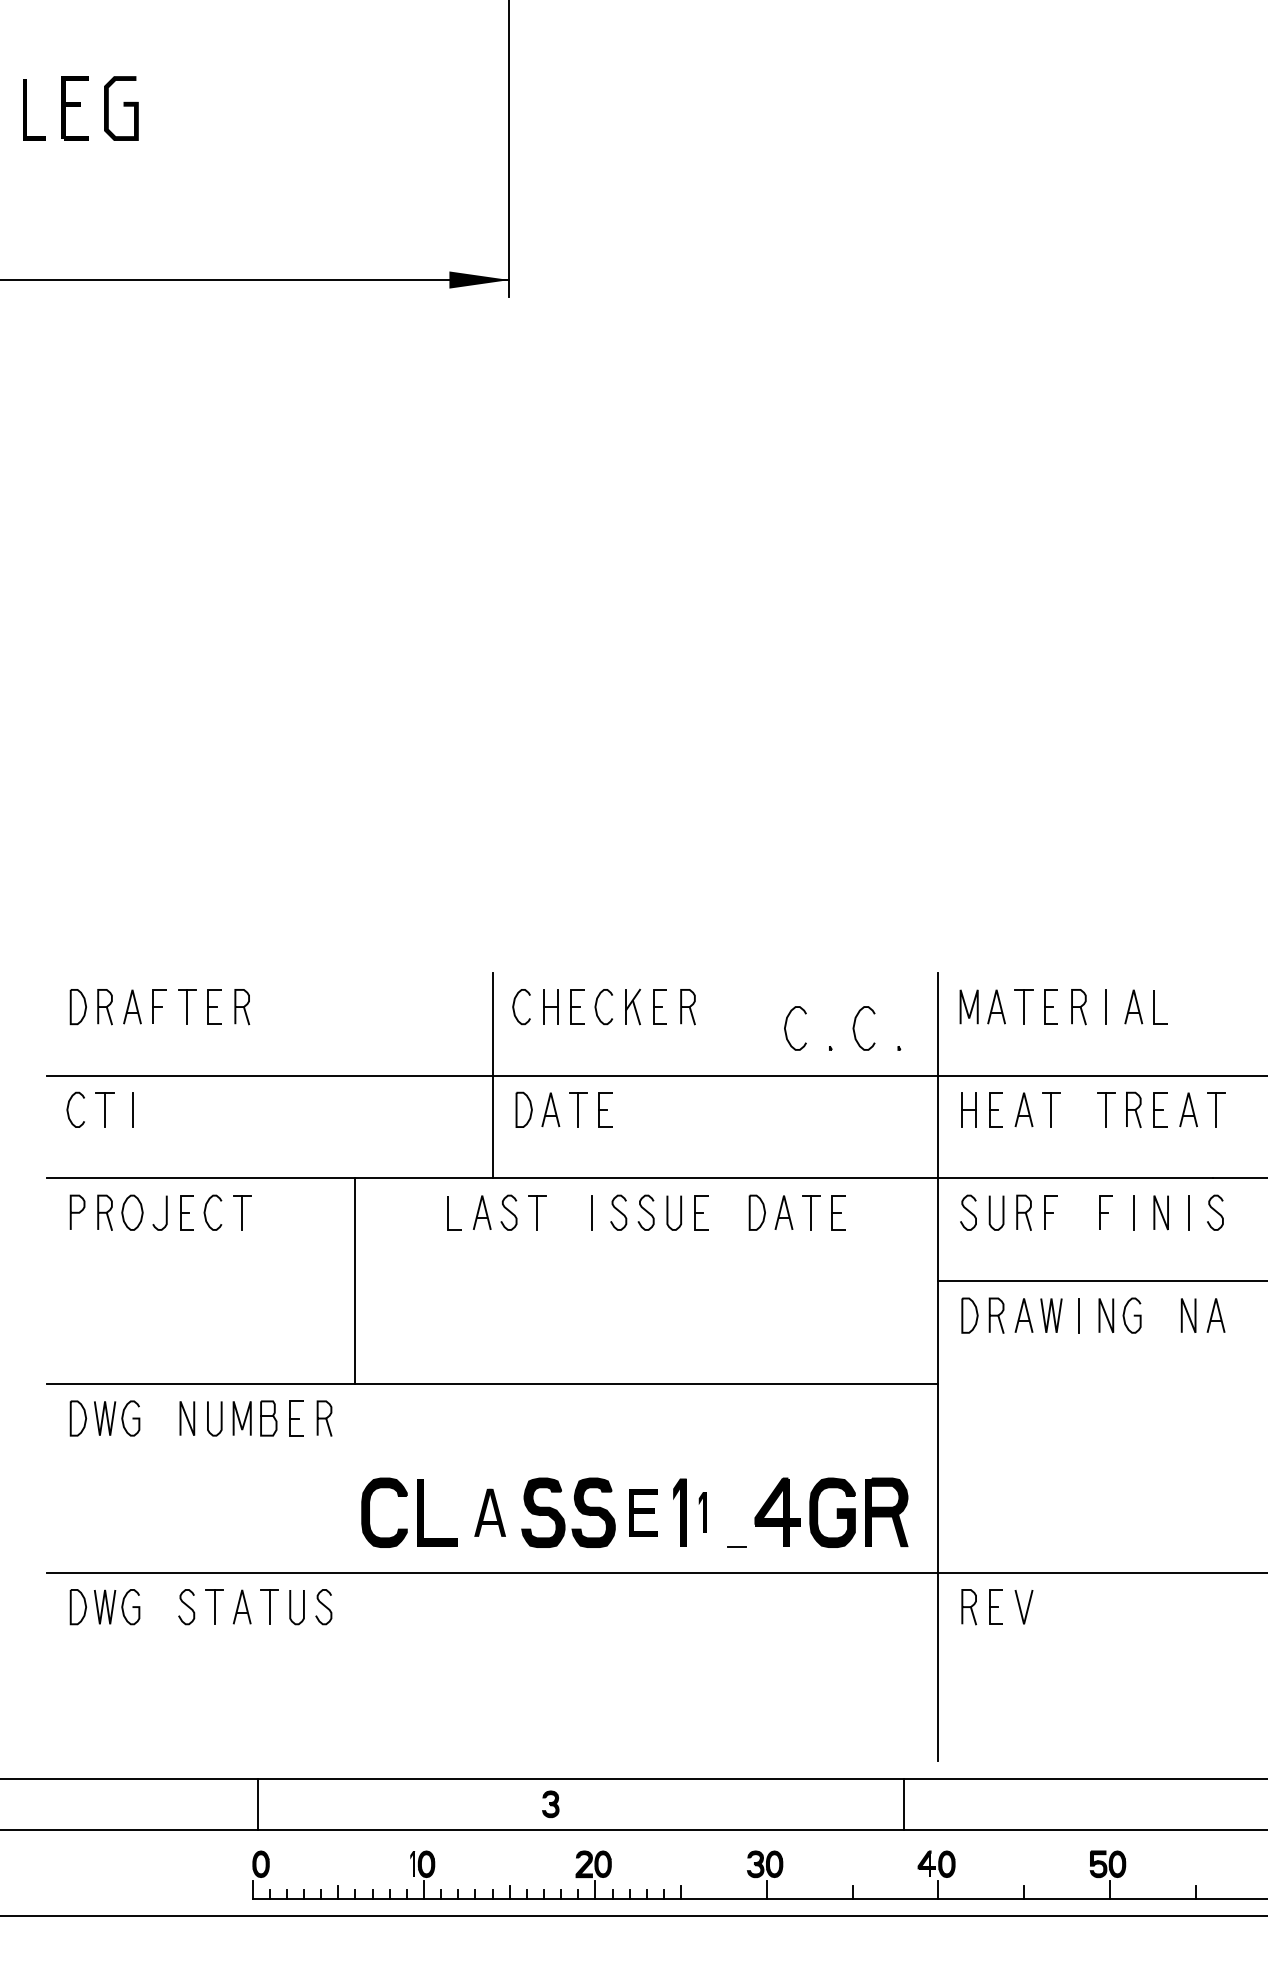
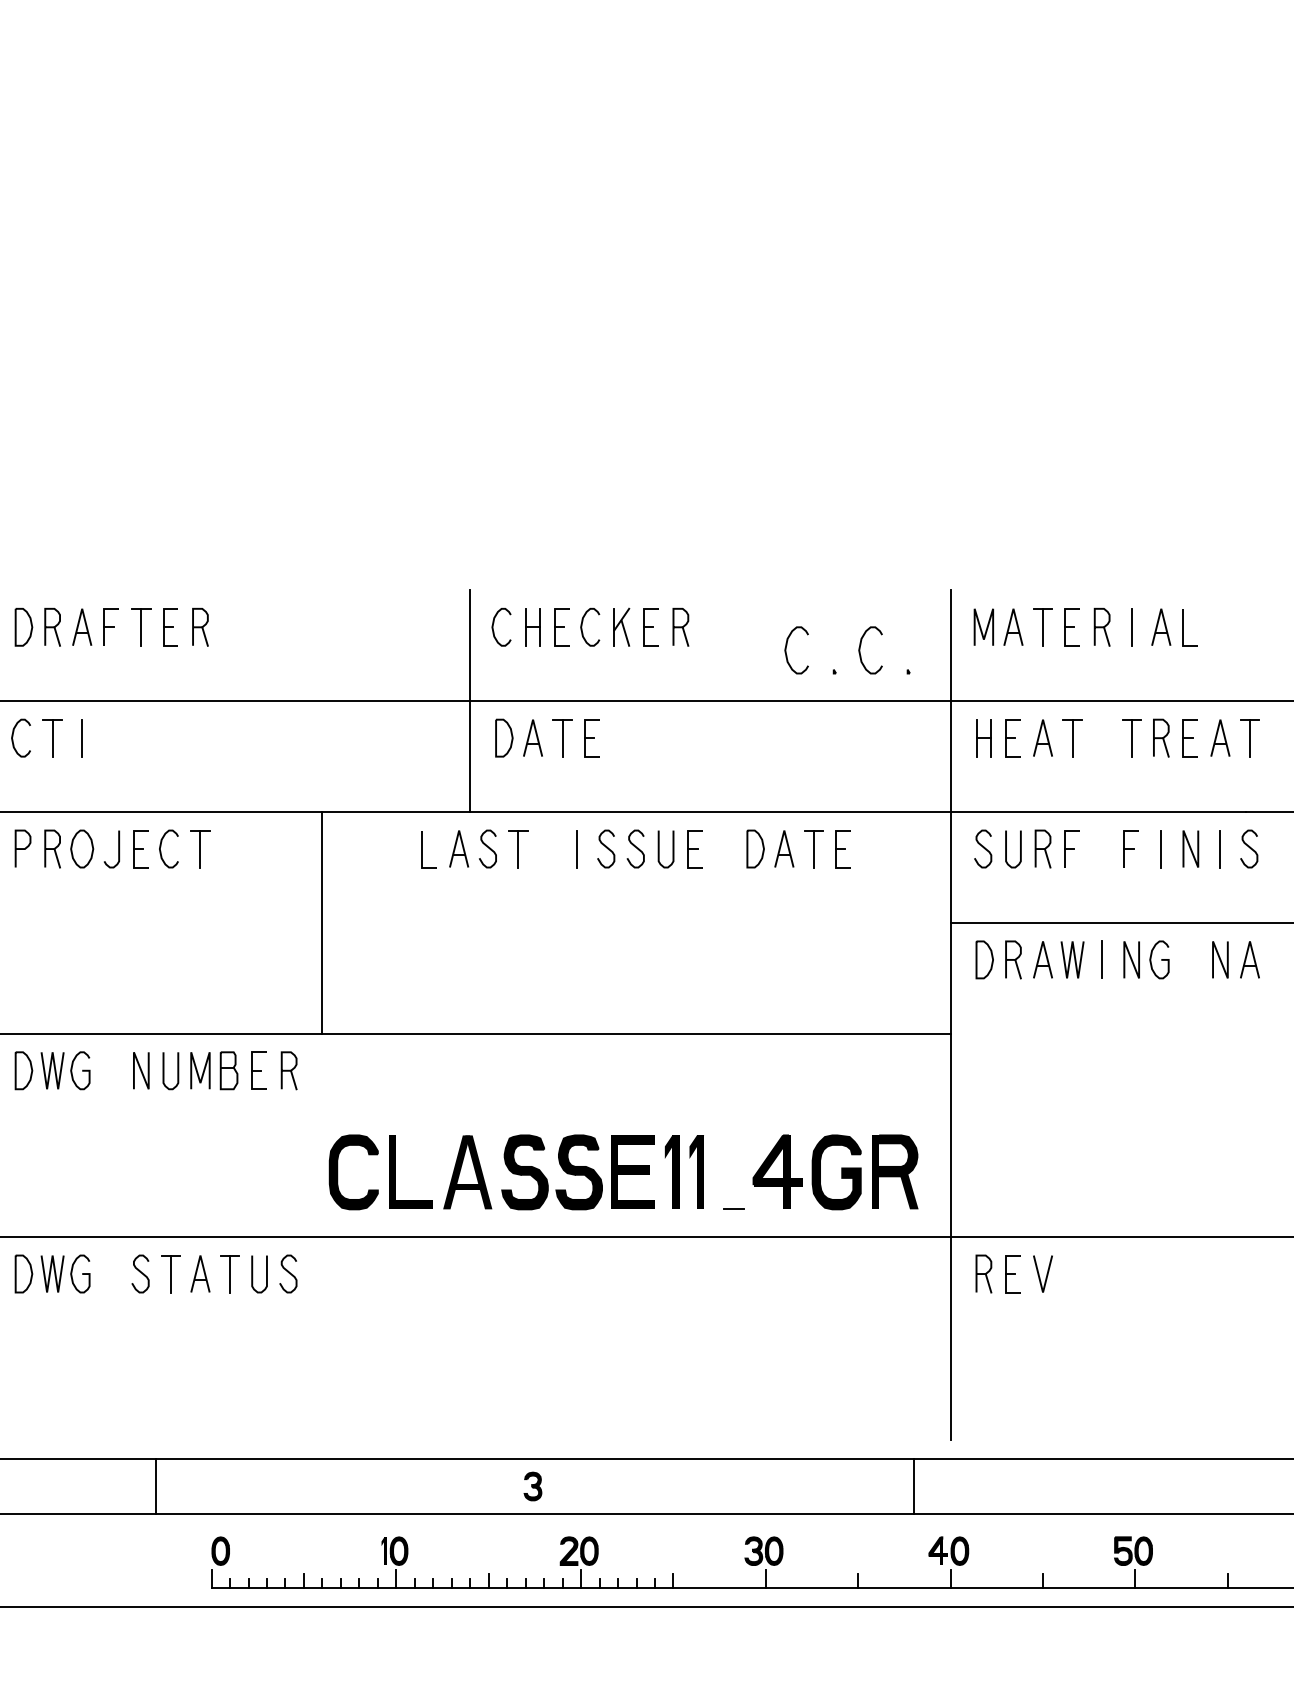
part: (489, 1512) -> (466, 1172), size x1.43
part: (643, 1512) -> (632, 1172), size x1.43
part: (702, 1512) -> (696, 1172), size x1.67
line: (258, 1804) -> (156, 1486), moved

